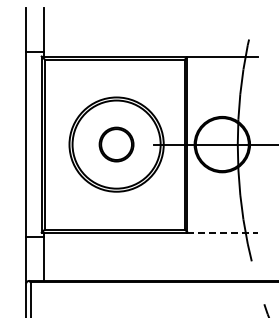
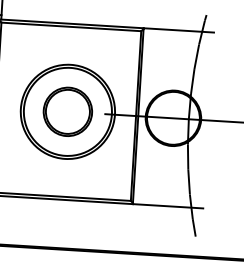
part: (116, 144) -> (67, 111), size x1.43
line: (222, 232) -> (168, 206), dashed -> solid

